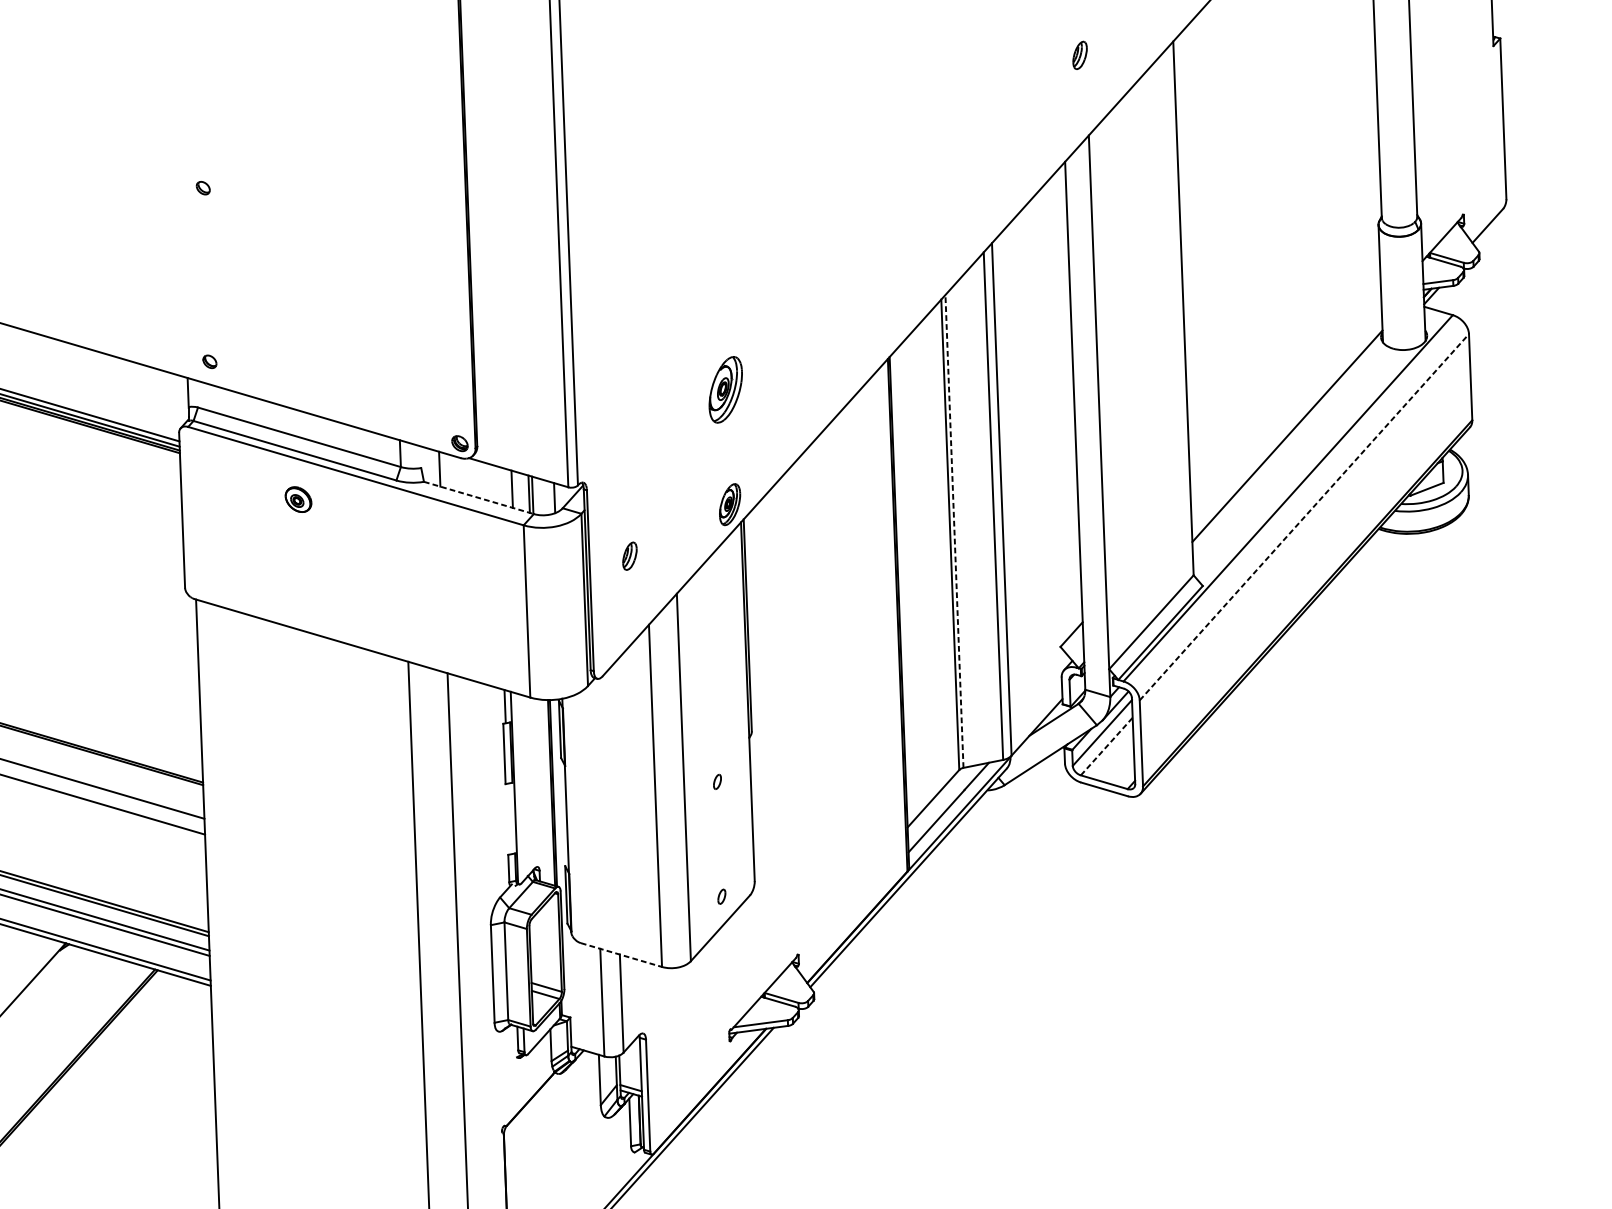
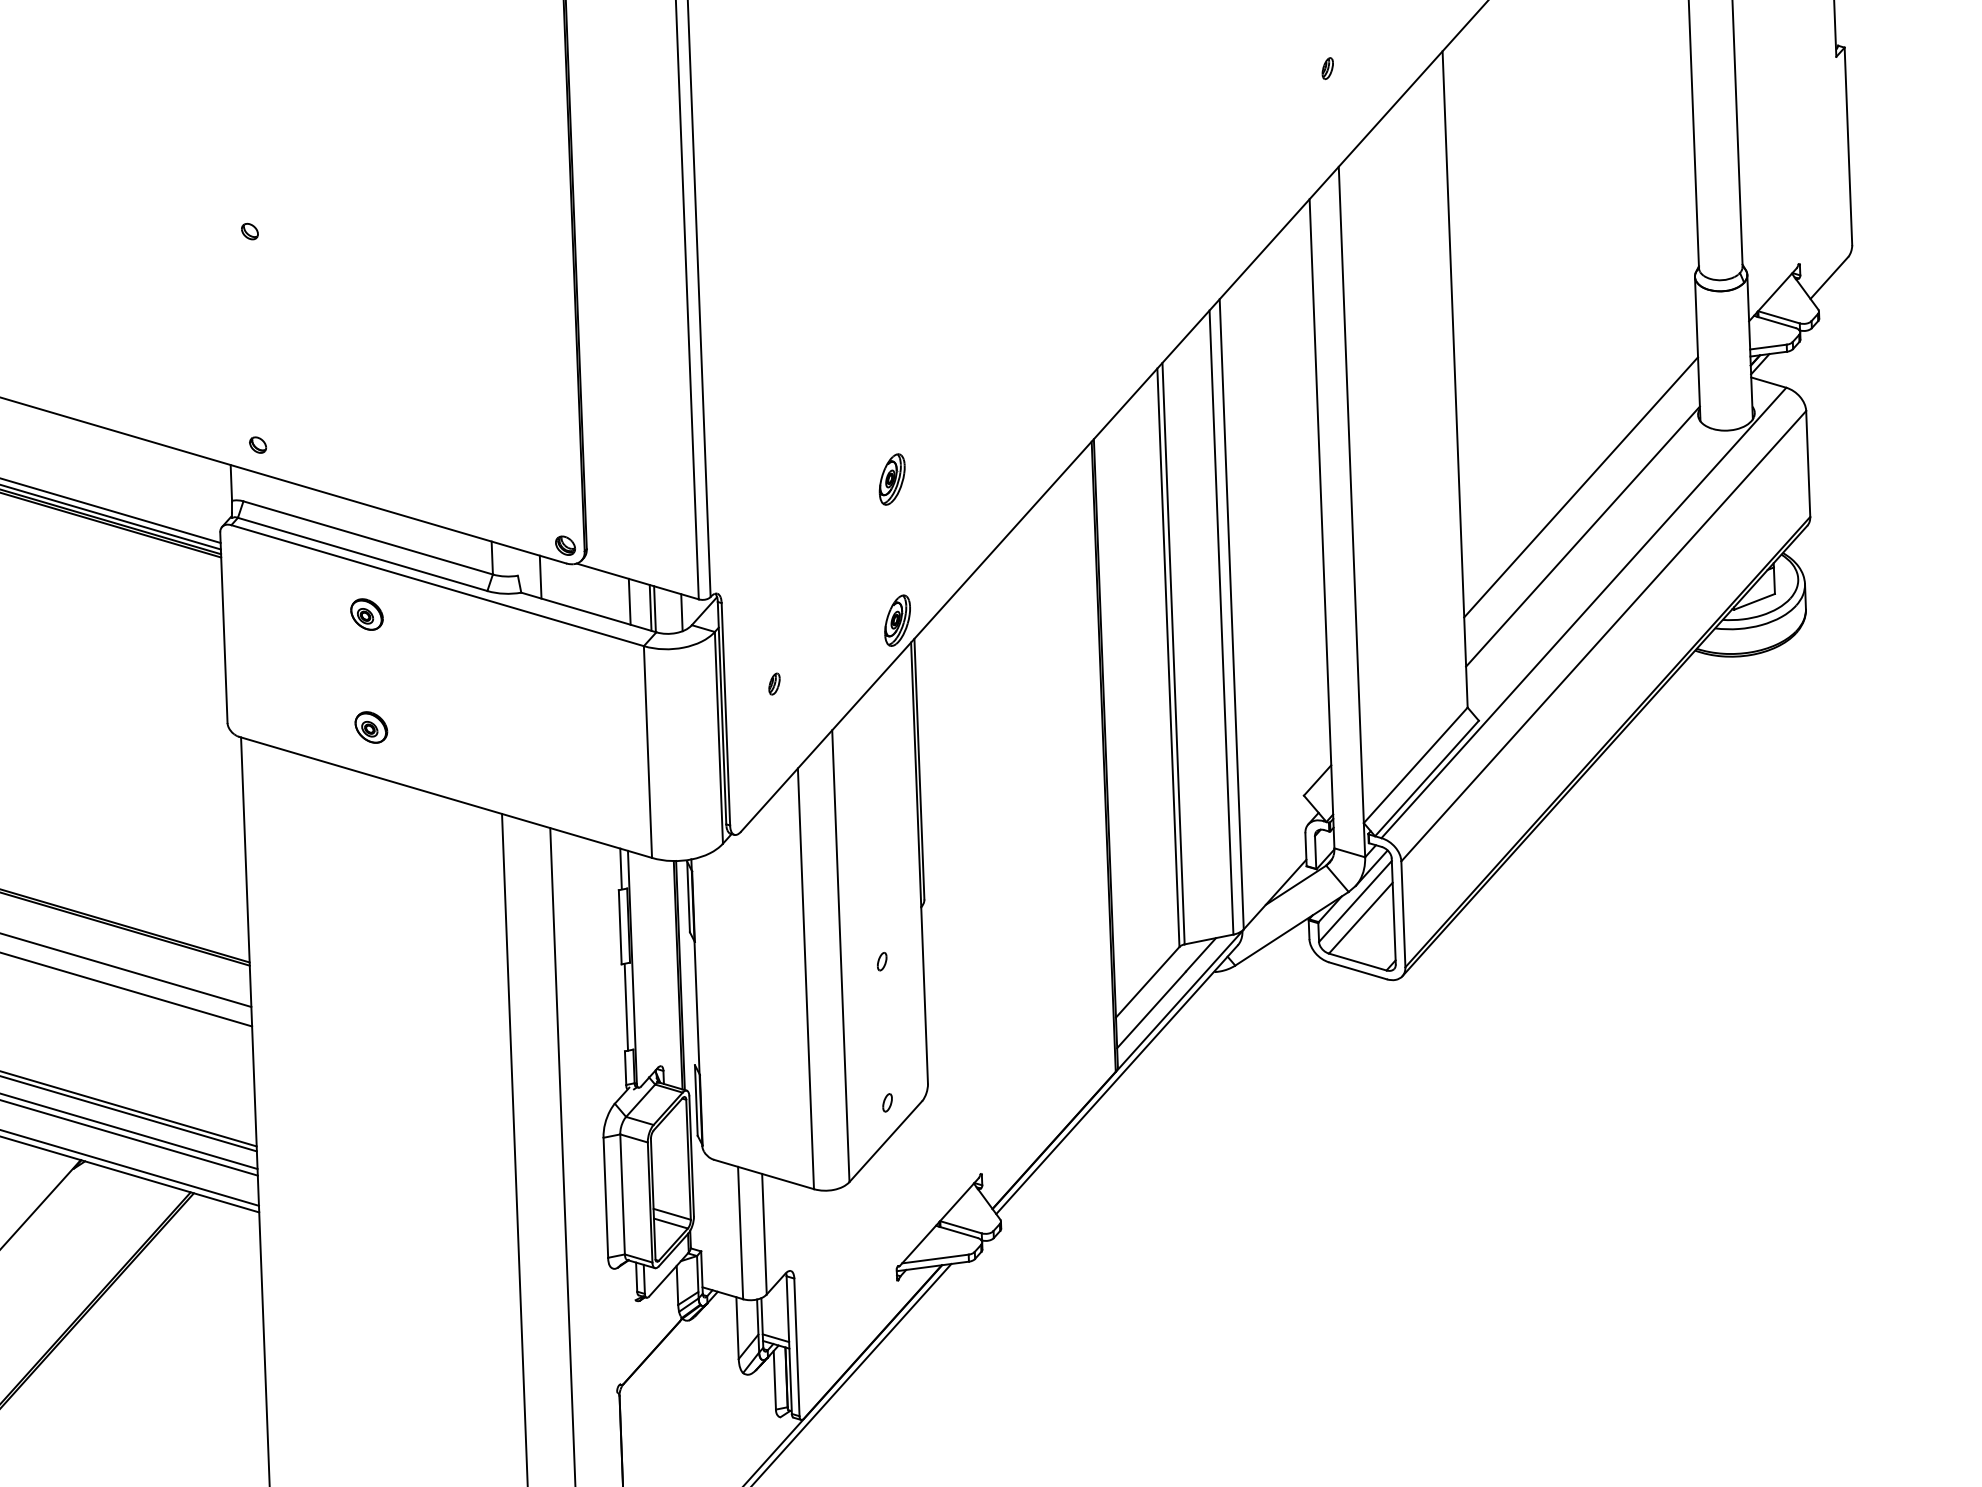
part: (1079, 55) -> (1327, 68), size x0.62
part: (725, 389) -> (891, 479), size x0.62
line: (1286, 396) -> (1581, 487), added
line: (479, 497) -> (589, 612), dashed -> solid
line: (1304, 517) -> (1603, 636), dashed -> solid
line: (954, 531) -> (1173, 653), dashed -> solid
part: (629, 555) -> (774, 683), size x0.62
part: (302, 591) -> (371, 727), added
line: (1106, 746) -> (1360, 918), dashed -> solid
line: (509, 819) -> (626, 1007), added
line: (621, 955) -> (764, 1174), dashed -> solid

